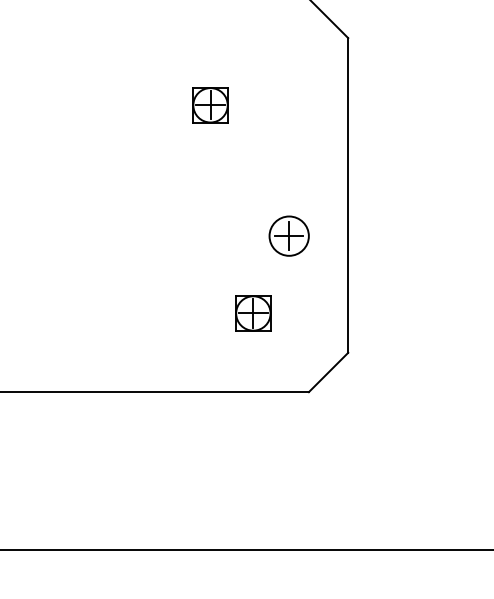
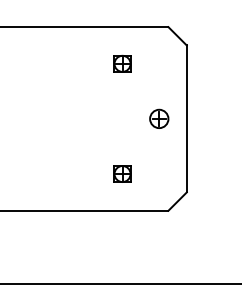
part: (210, 104) -> (122, 63), moved
part: (289, 235) -> (159, 118), moved
part: (253, 312) -> (122, 173), moved

